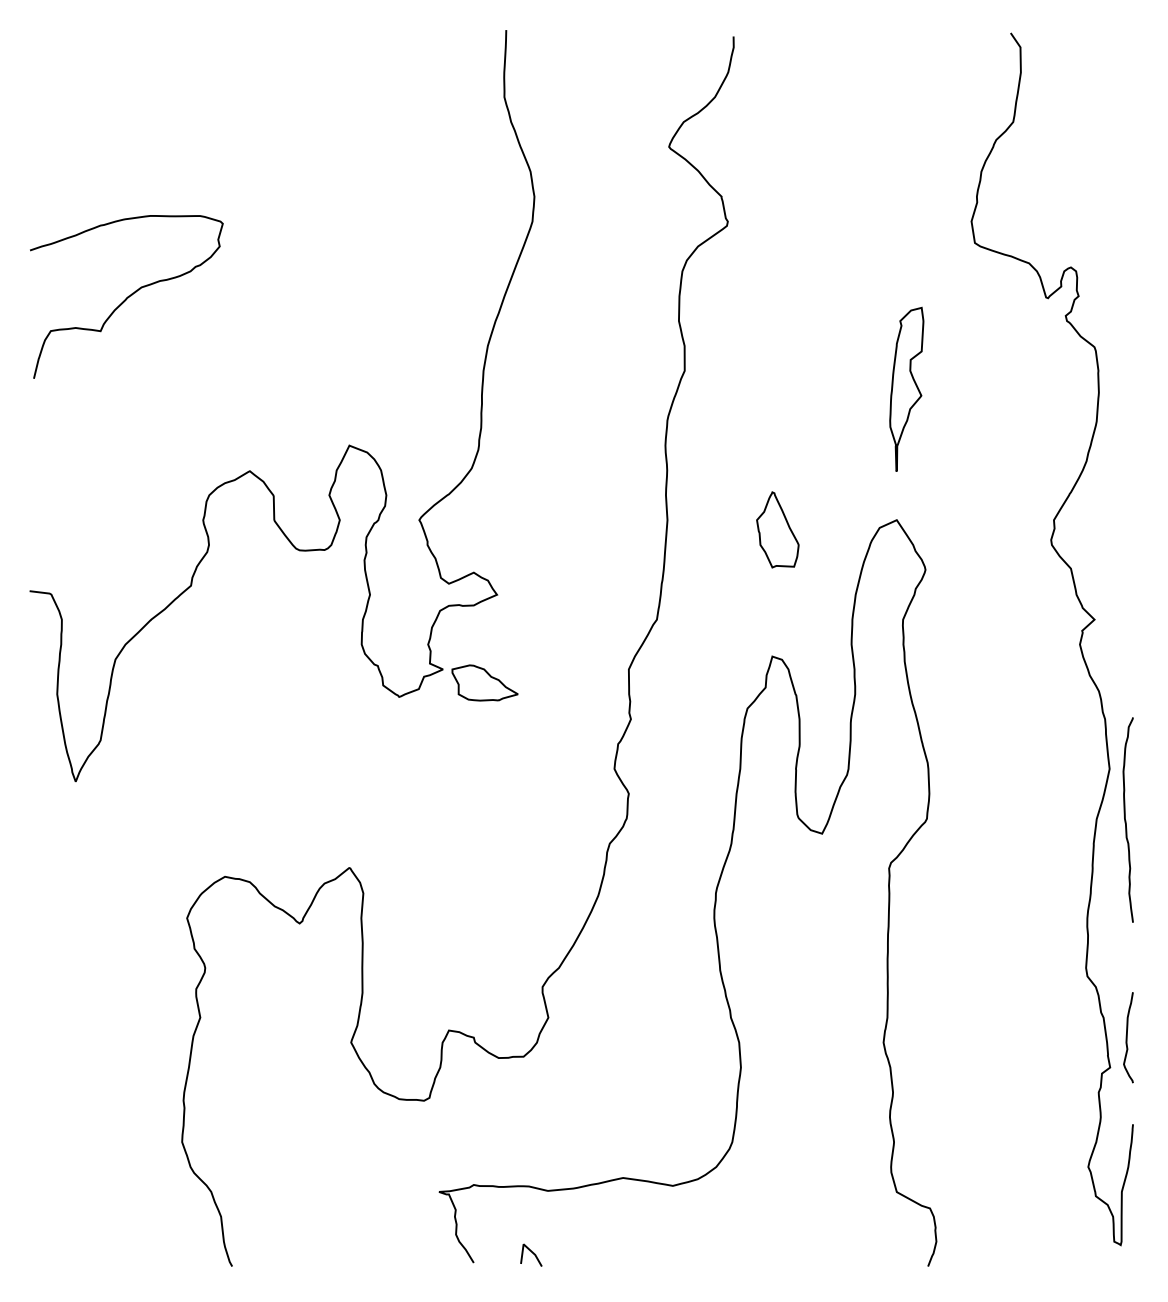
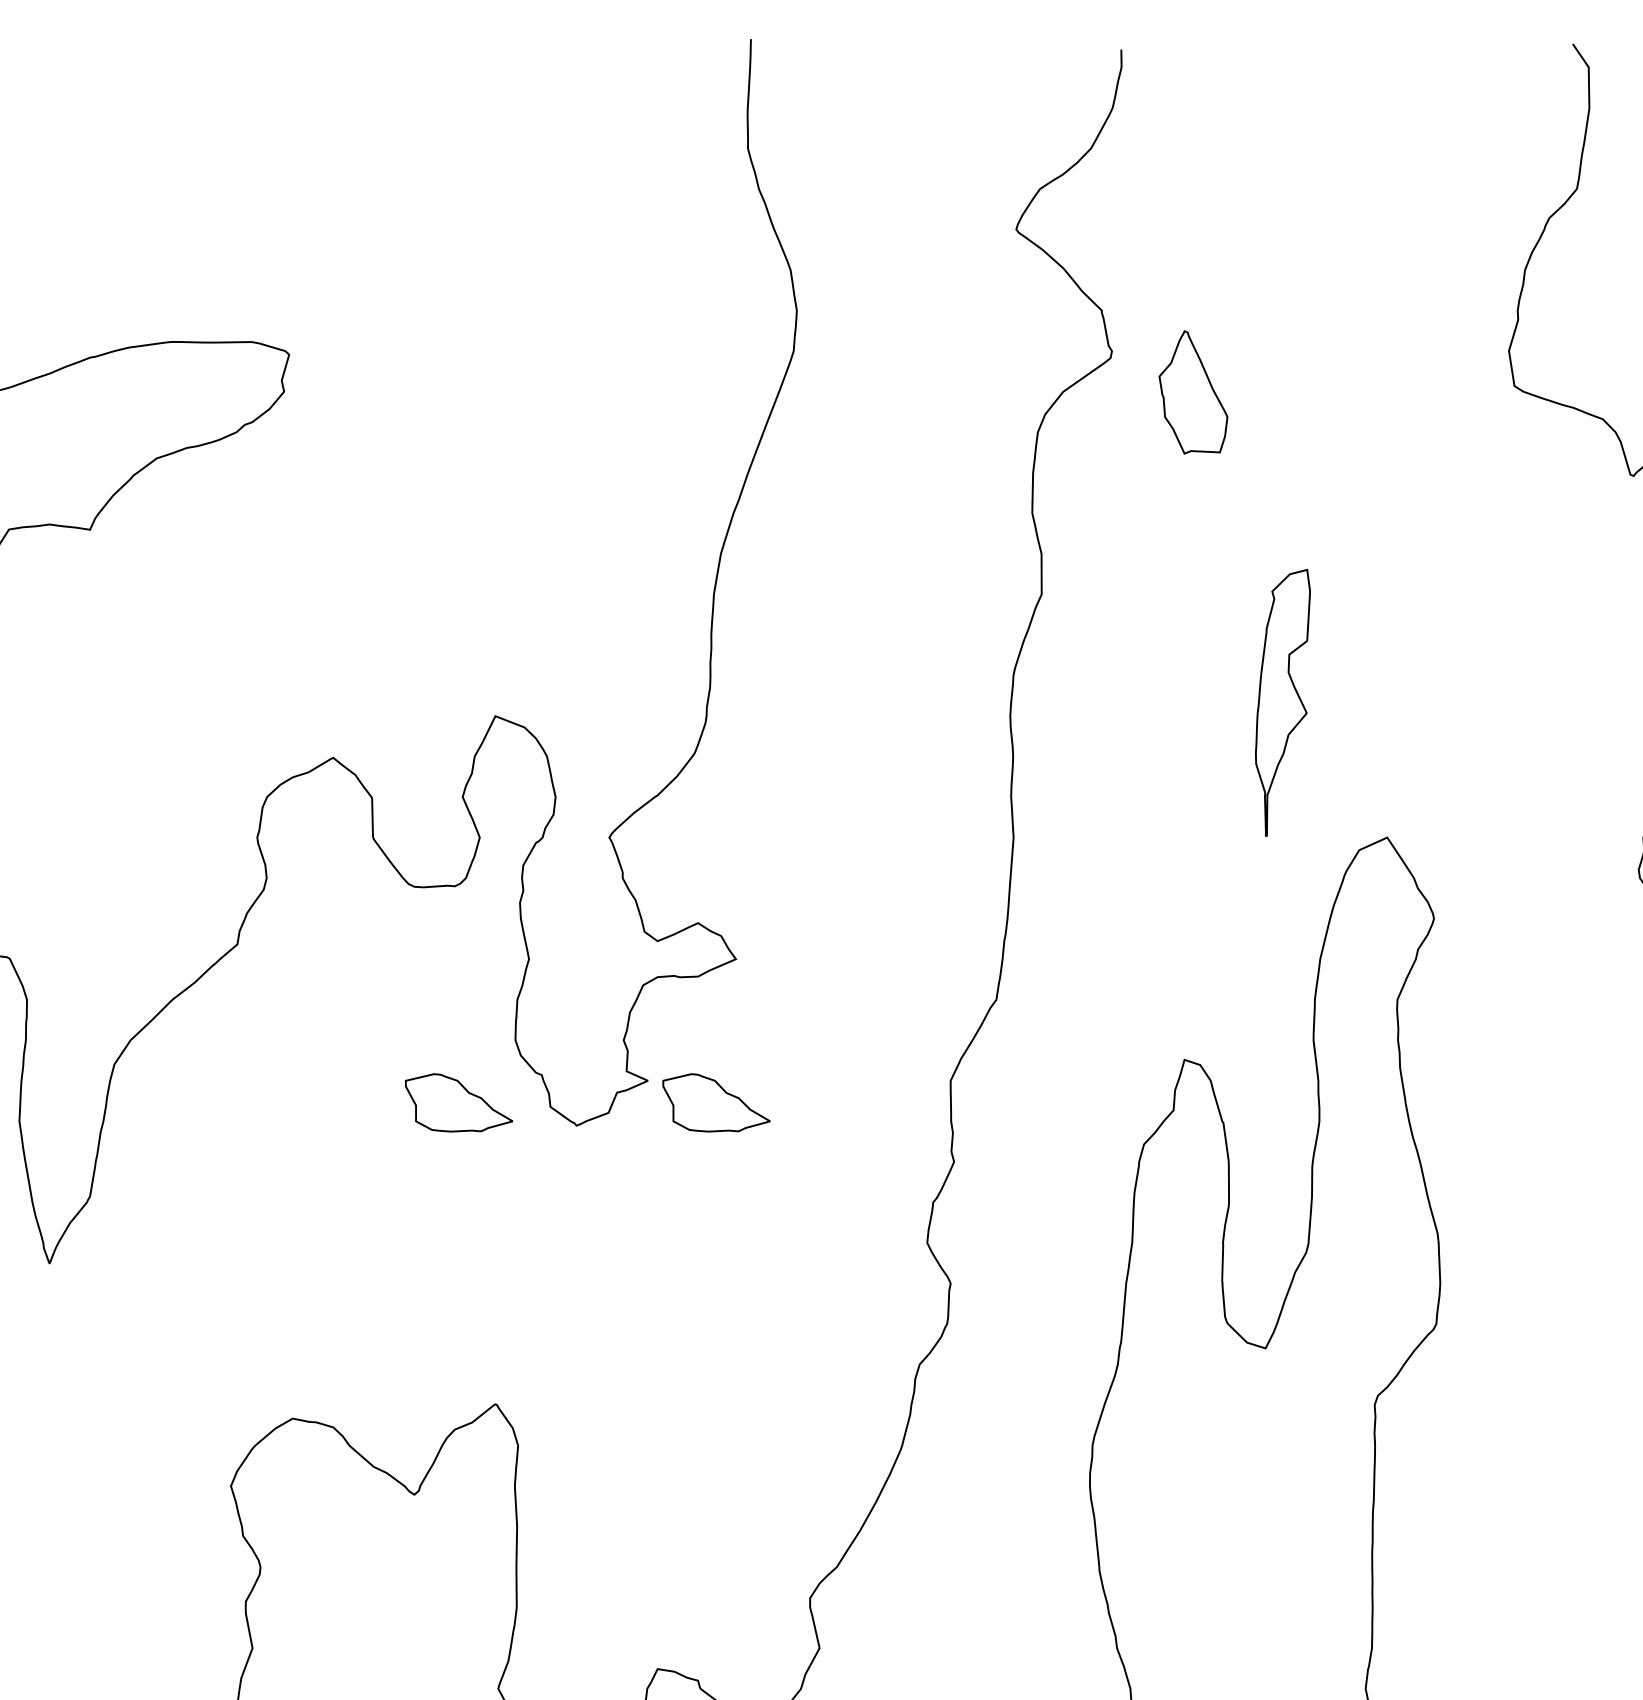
part: (906, 388) -> (1282, 701), moved
part: (777, 529) -> (1192, 391), moved
part: (326, 682) -> (458, 1102), added

